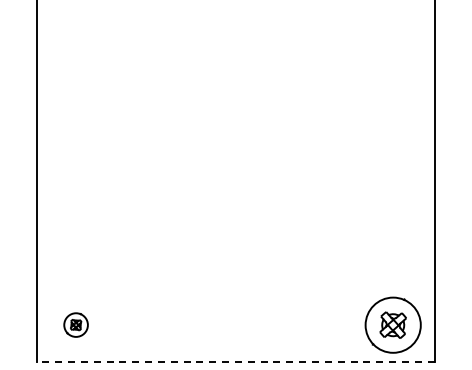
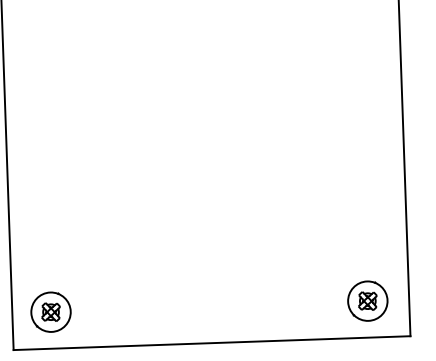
part: (75, 324) -> (50, 311), size x1.67
part: (392, 324) -> (367, 300), size x0.71
line: (235, 361) -> (211, 342), dashed -> solid

